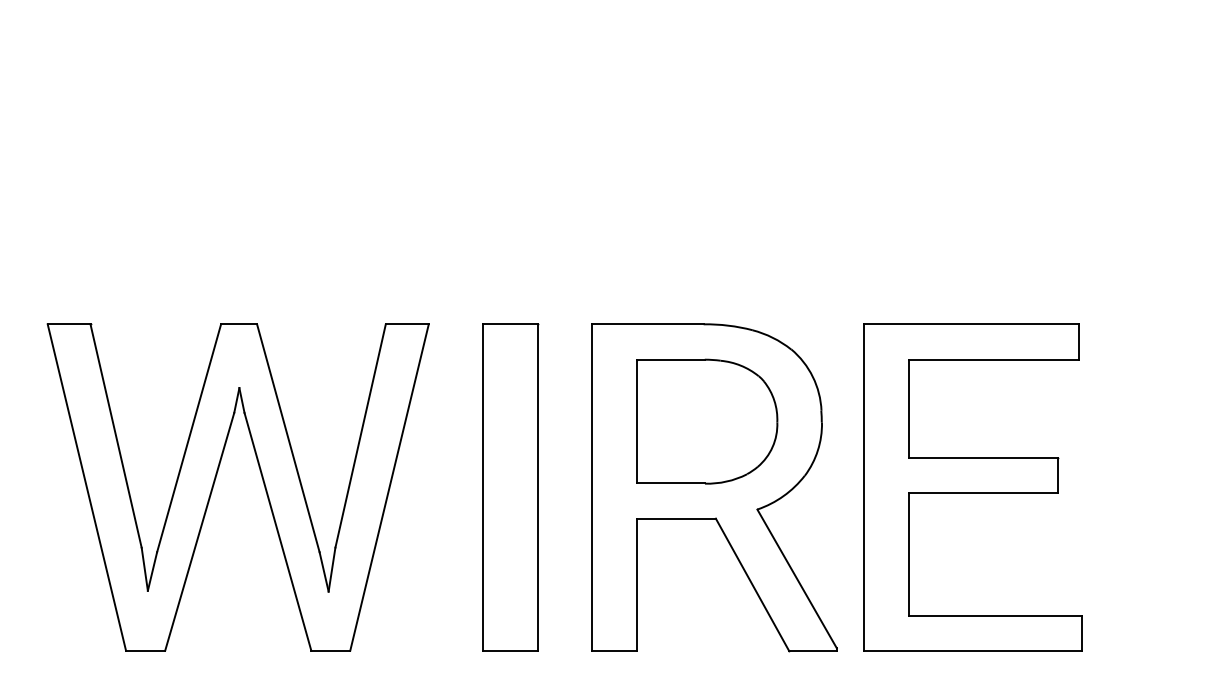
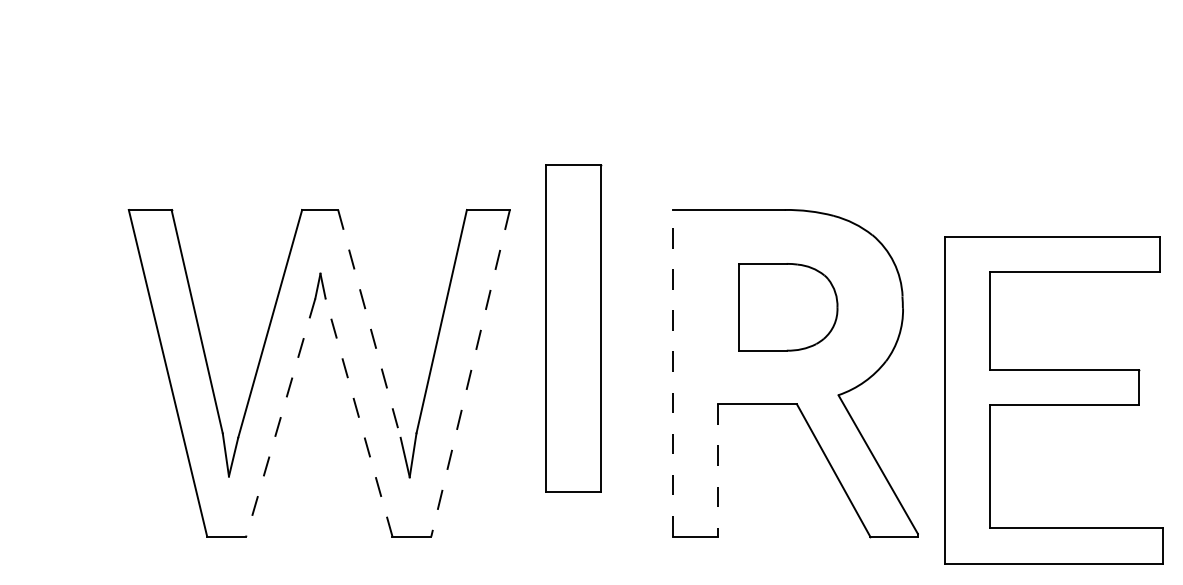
part: (707, 421) -> (788, 307), size x0.7
line: (288, 438) -> (369, 324), solid -> dashed
line: (389, 487) -> (470, 373), solid -> dashed
part: (510, 487) -> (573, 328), moved
line: (591, 487) -> (672, 373), solid -> dashed
part: (972, 487) -> (1053, 400), moved
line: (199, 531) -> (280, 417), solid -> dashed
line: (277, 531) -> (358, 417), solid -> dashed
line: (636, 585) -> (717, 471), solid -> dashed

